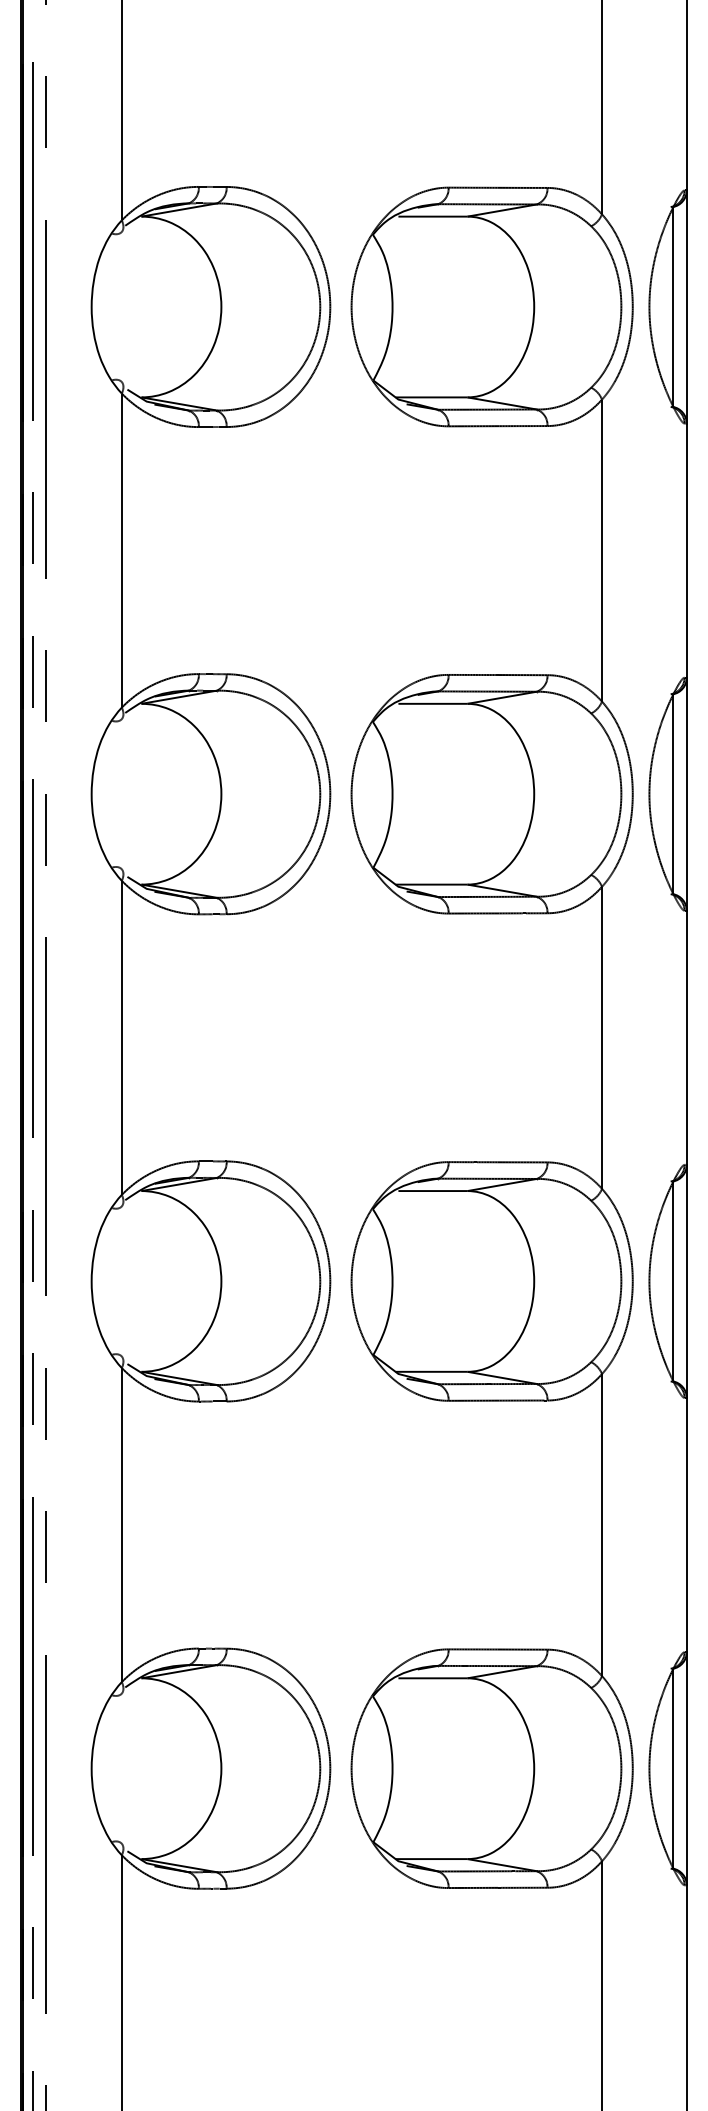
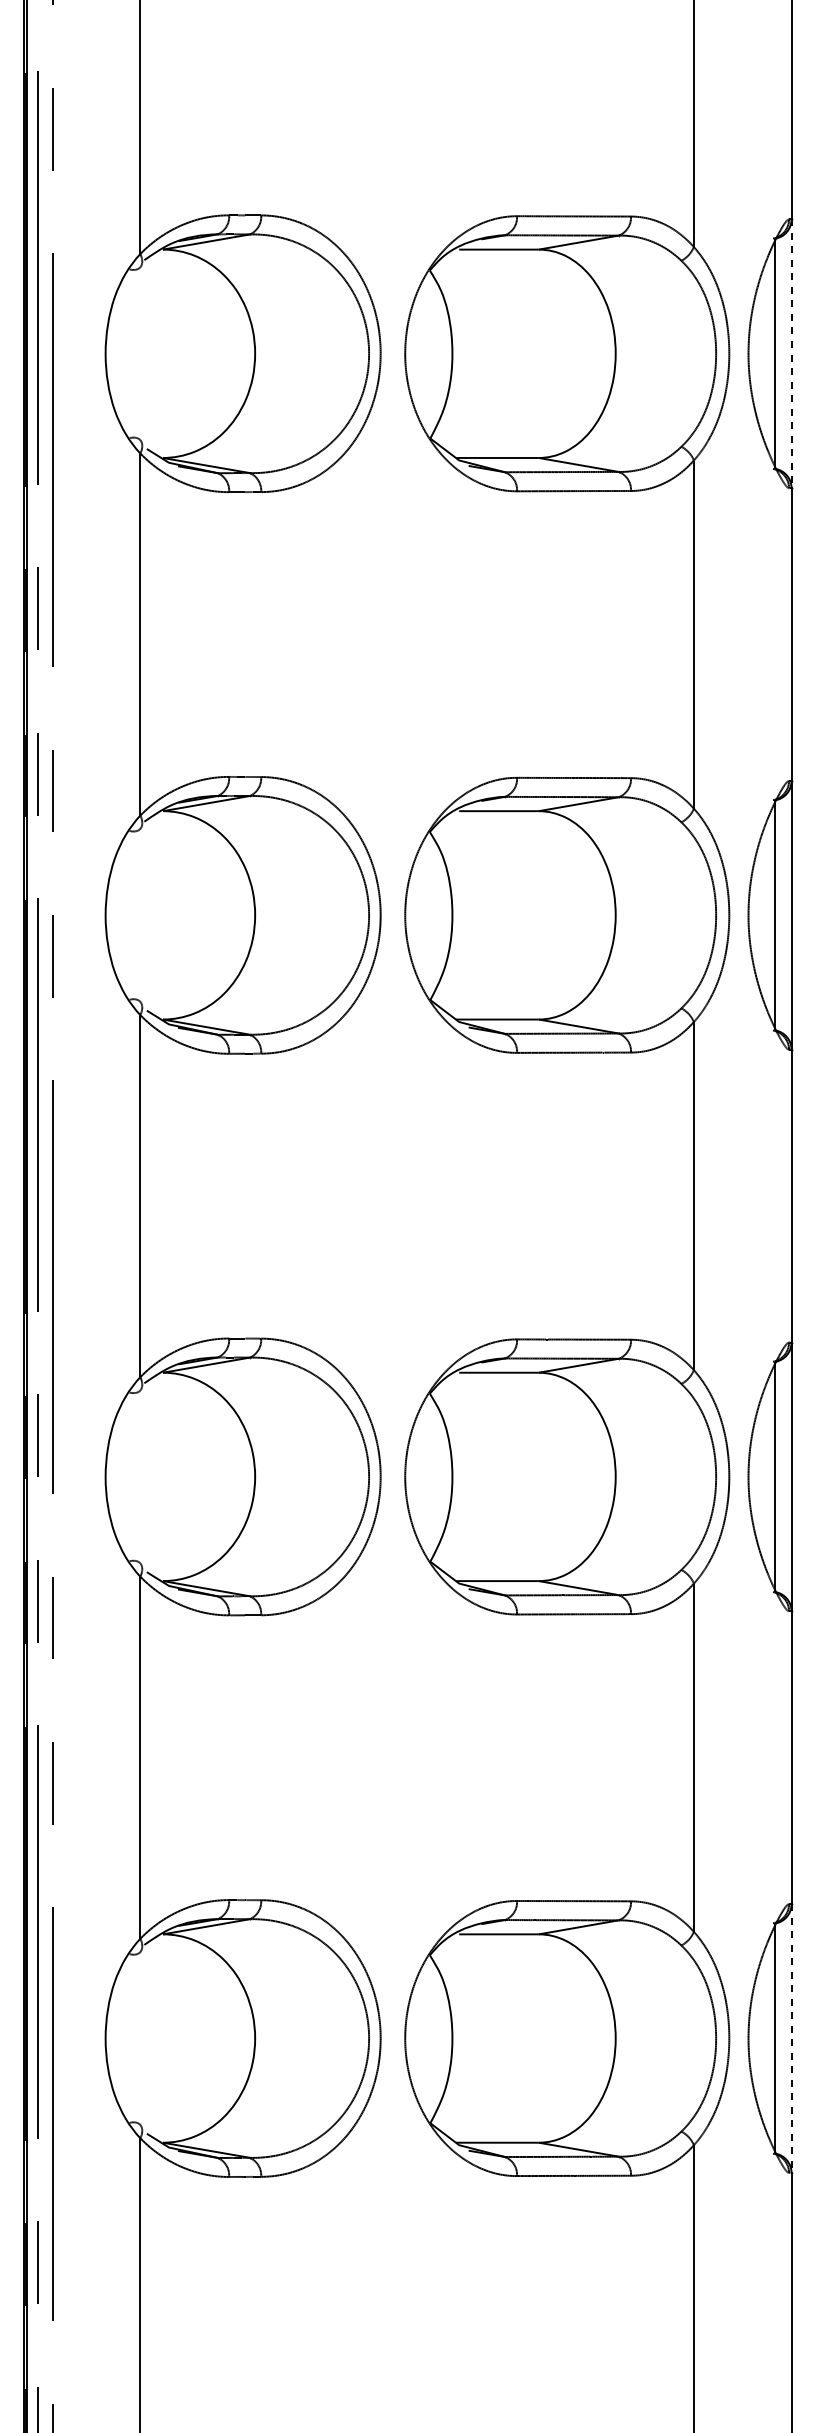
line: (686, 307) -> (791, 354), solid -> dashed
line: (686, 1769) -> (791, 2039), solid -> dashed

